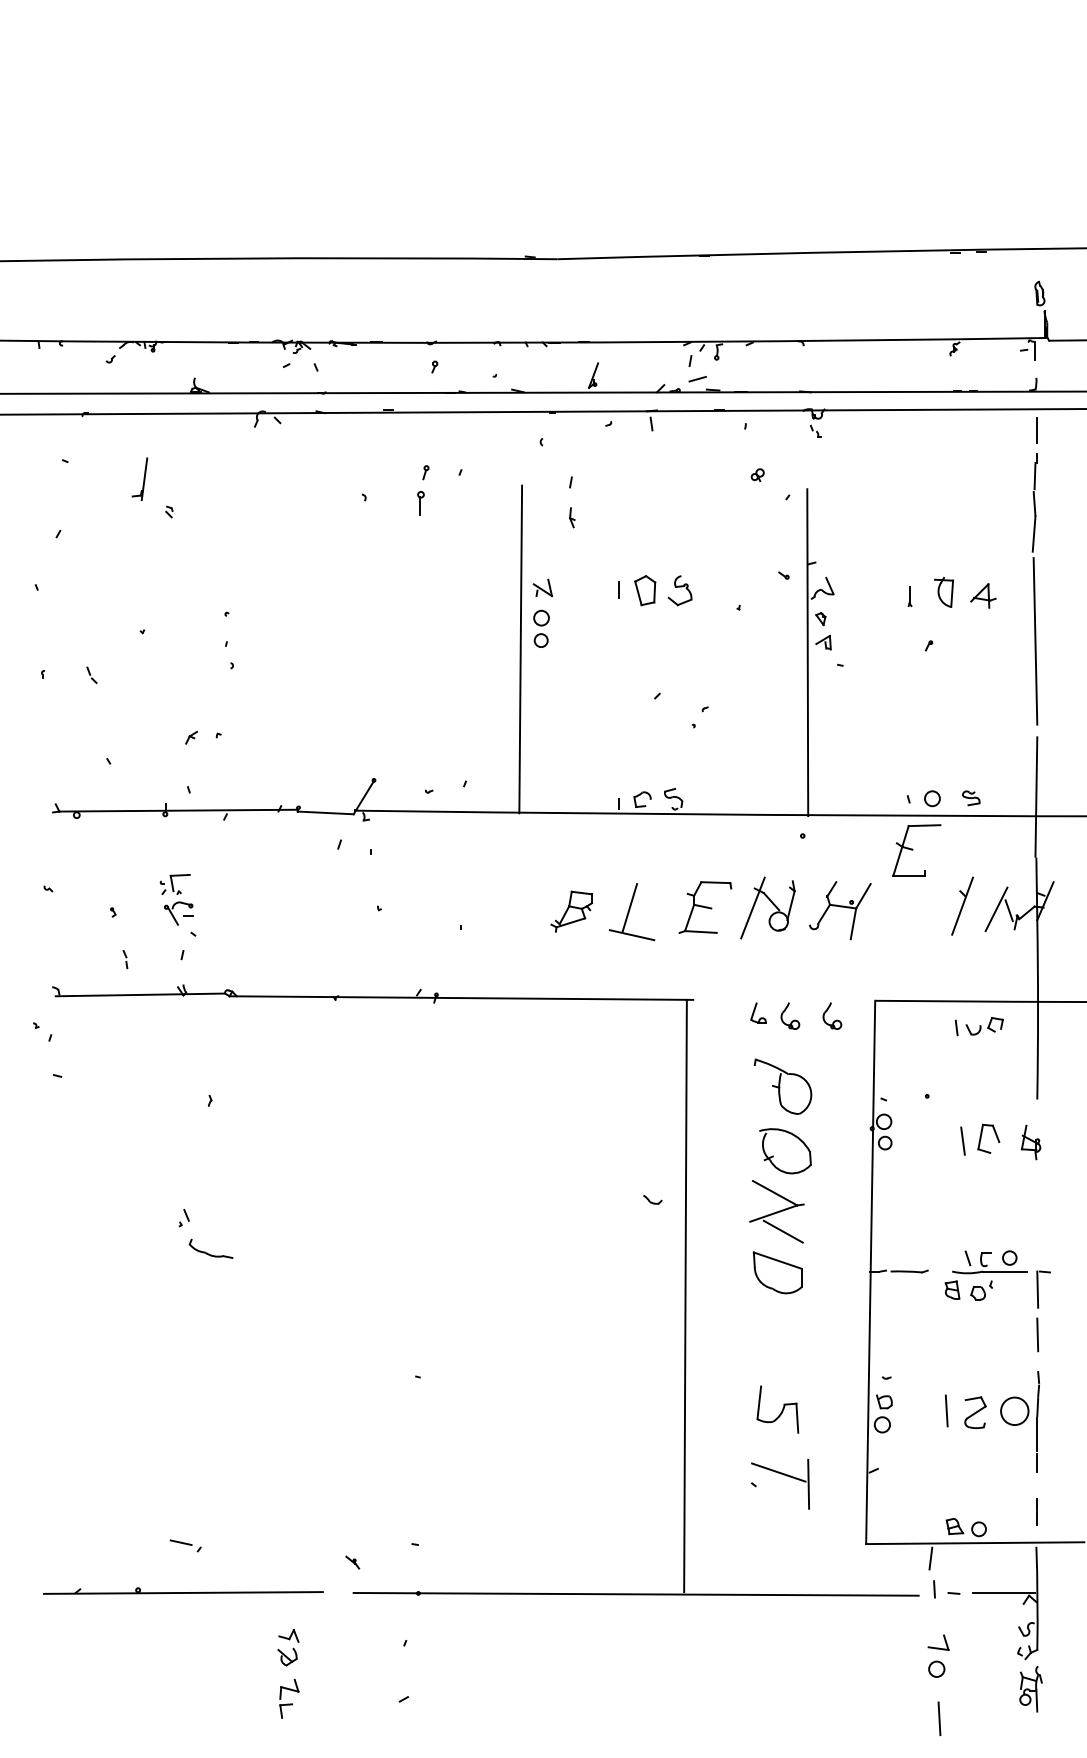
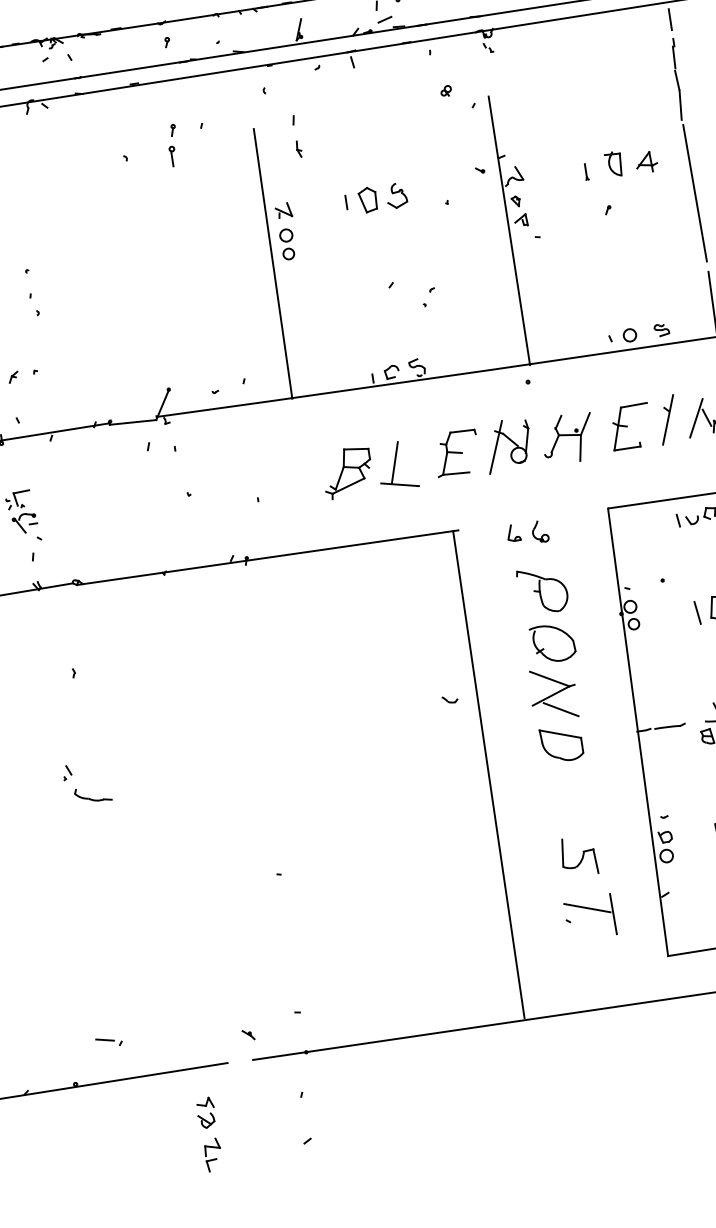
part: (916, 850) -> (630, 426), moved
part: (571, 911) -> (347, 472), size x1.43
part: (832, 1015) -> (574, 525), removed

